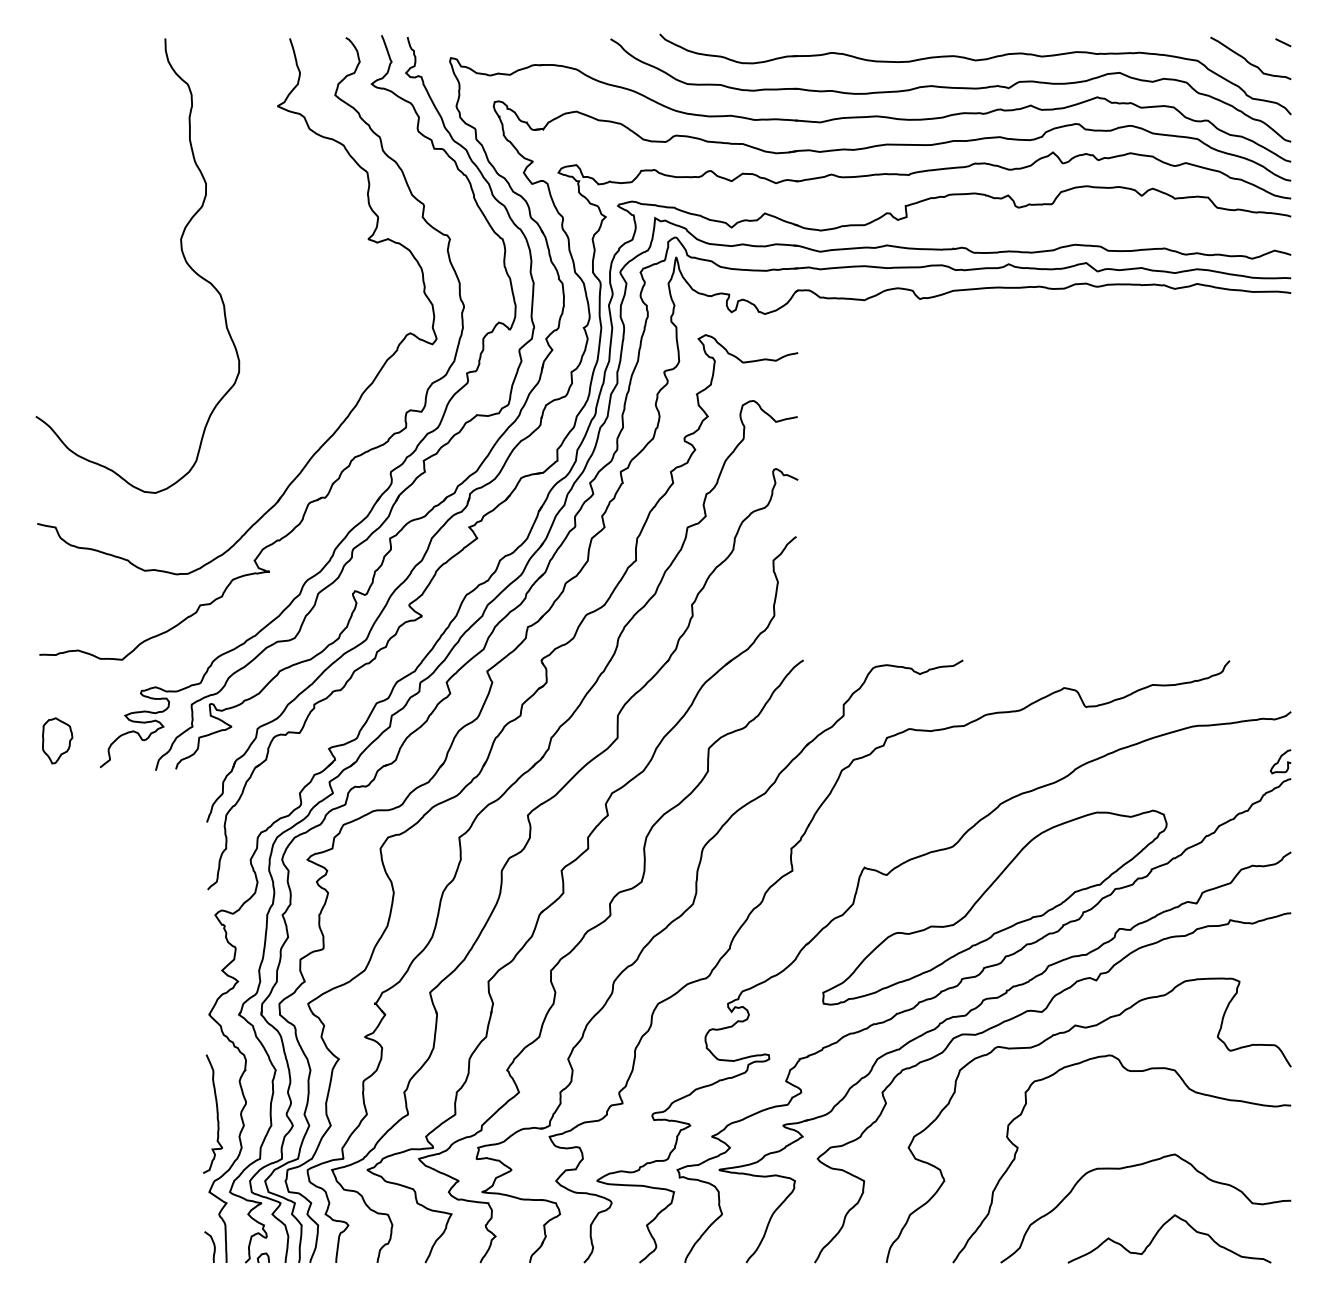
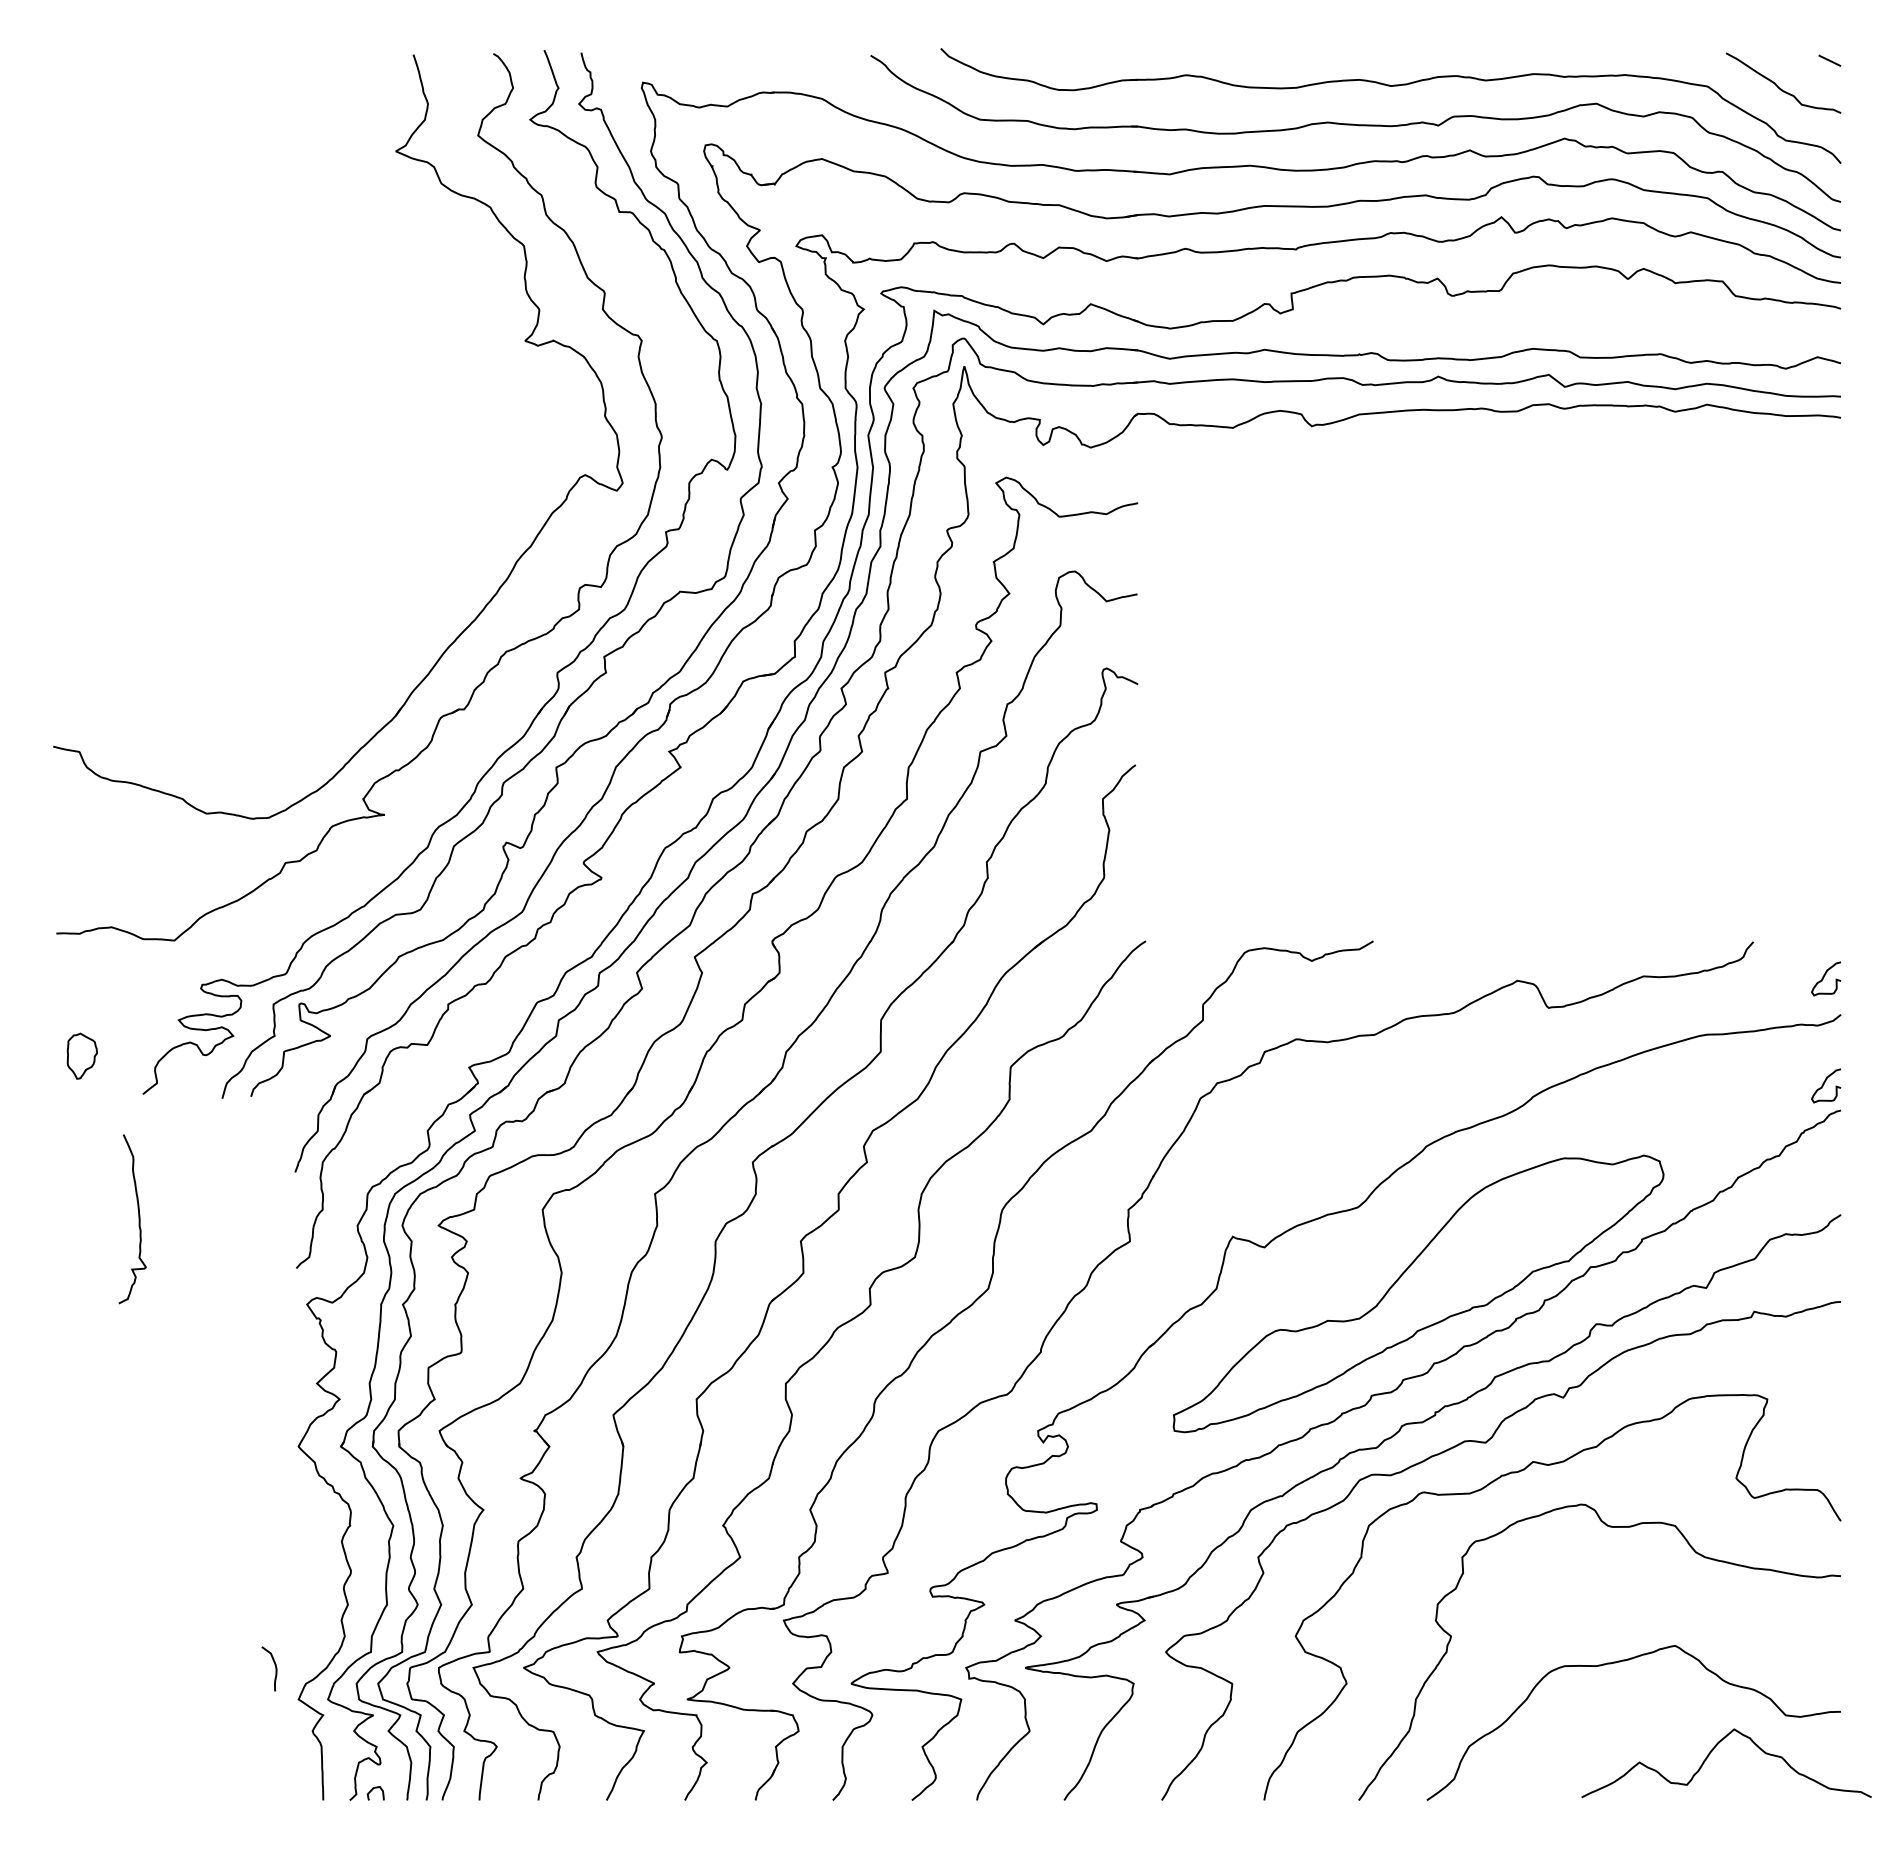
curve: (181, 250) -> (258, 357), removed
curve: (1279, 685) -> (1824, 977), added
part: (57, 741) -> (82, 1056), size x0.7
curve: (216, 1114) -> (138, 1219), moved
curve: (1158, 1232) -> (1710, 1754), moved
curve: (213, 1244) -> (274, 1665), moved

